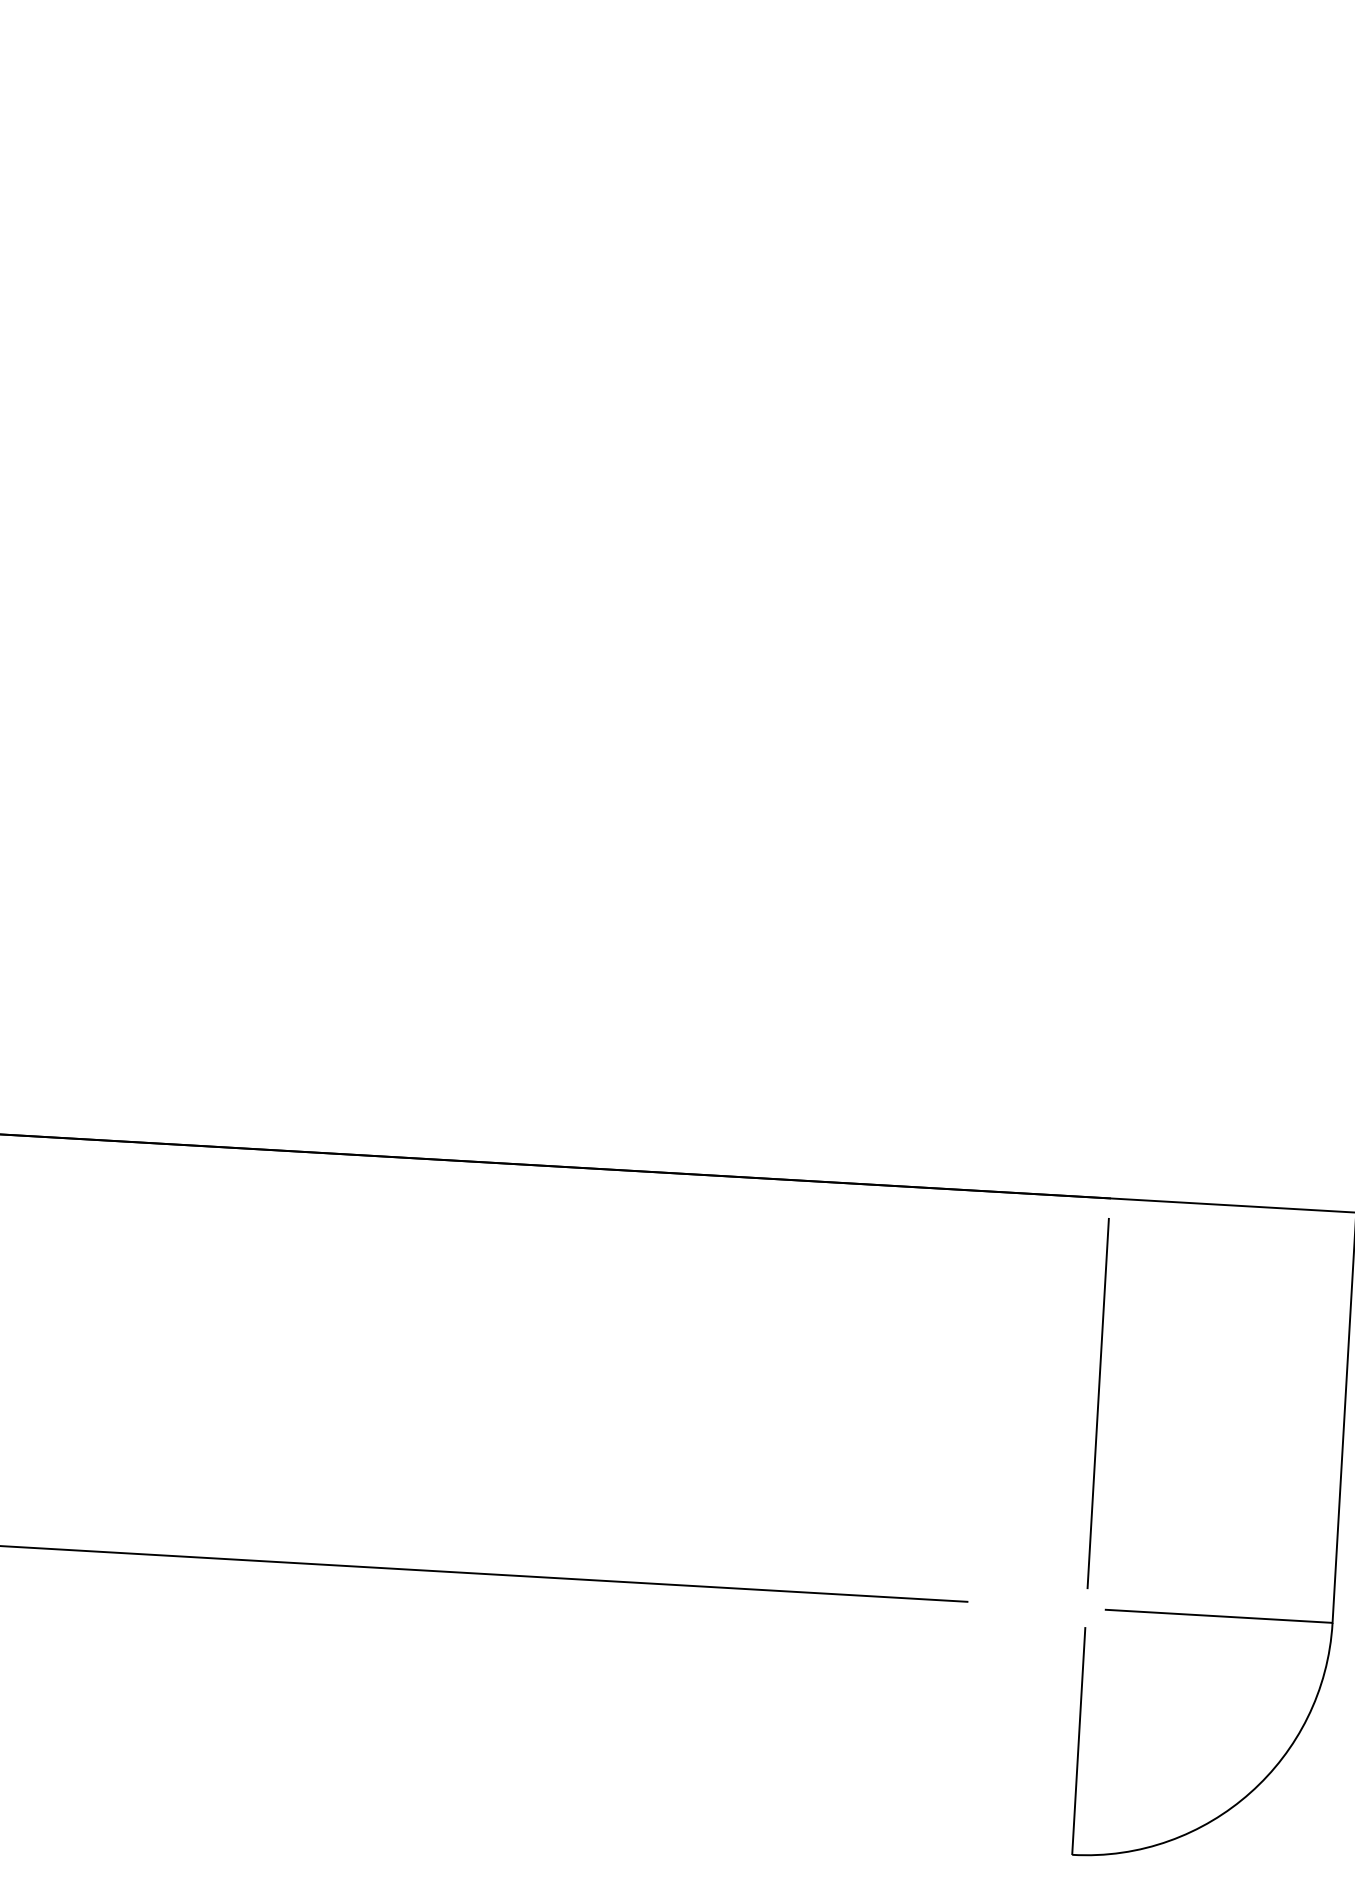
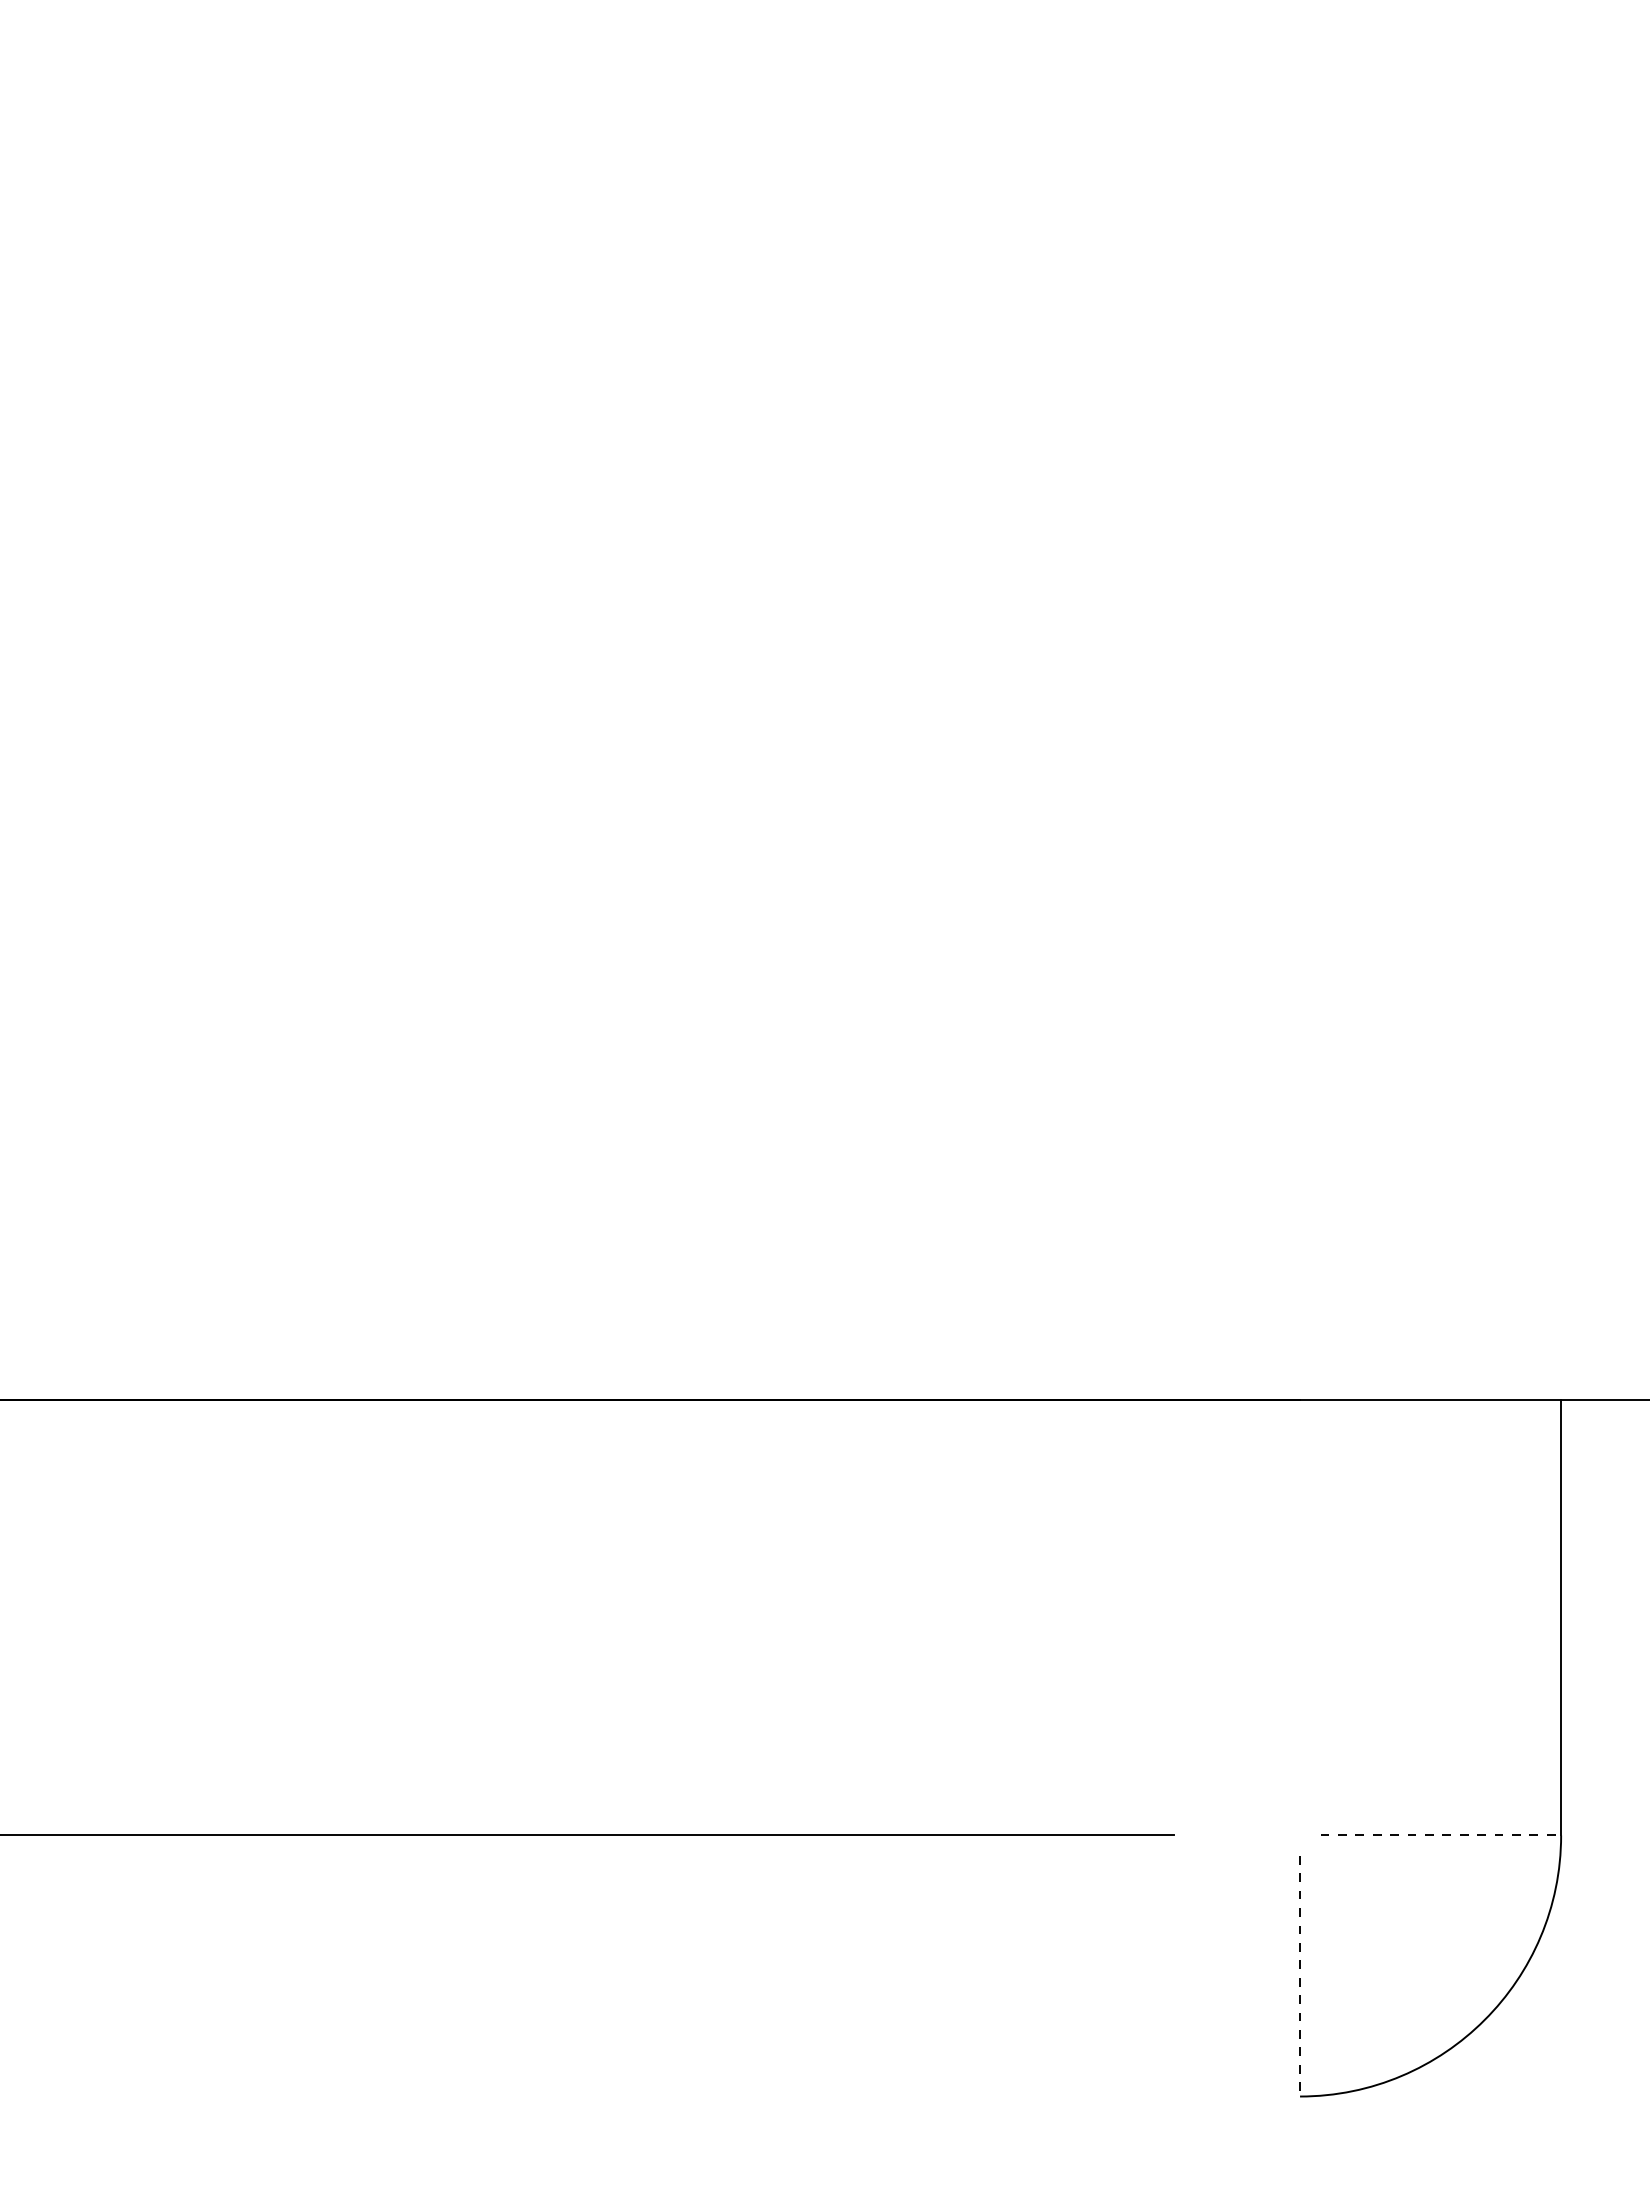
line: (1097, 1403) -> (1299, 1617), removed
line: (1218, 1616) -> (1440, 1835), solid -> dashed
line: (1079, 1740) -> (1300, 1975), solid -> dashed

